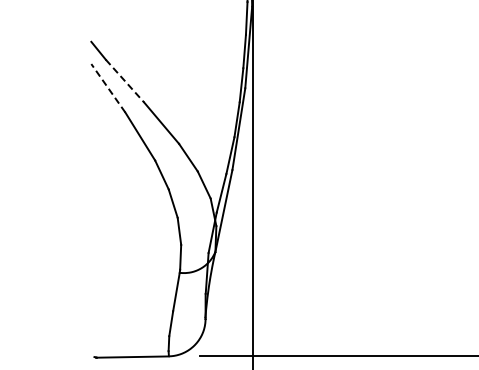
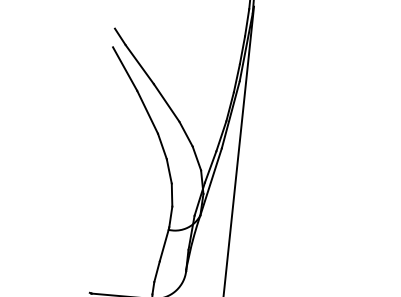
line: (125, 81) -> (140, 64), dashed -> solid
line: (108, 88) -> (125, 69), dashed -> solid

